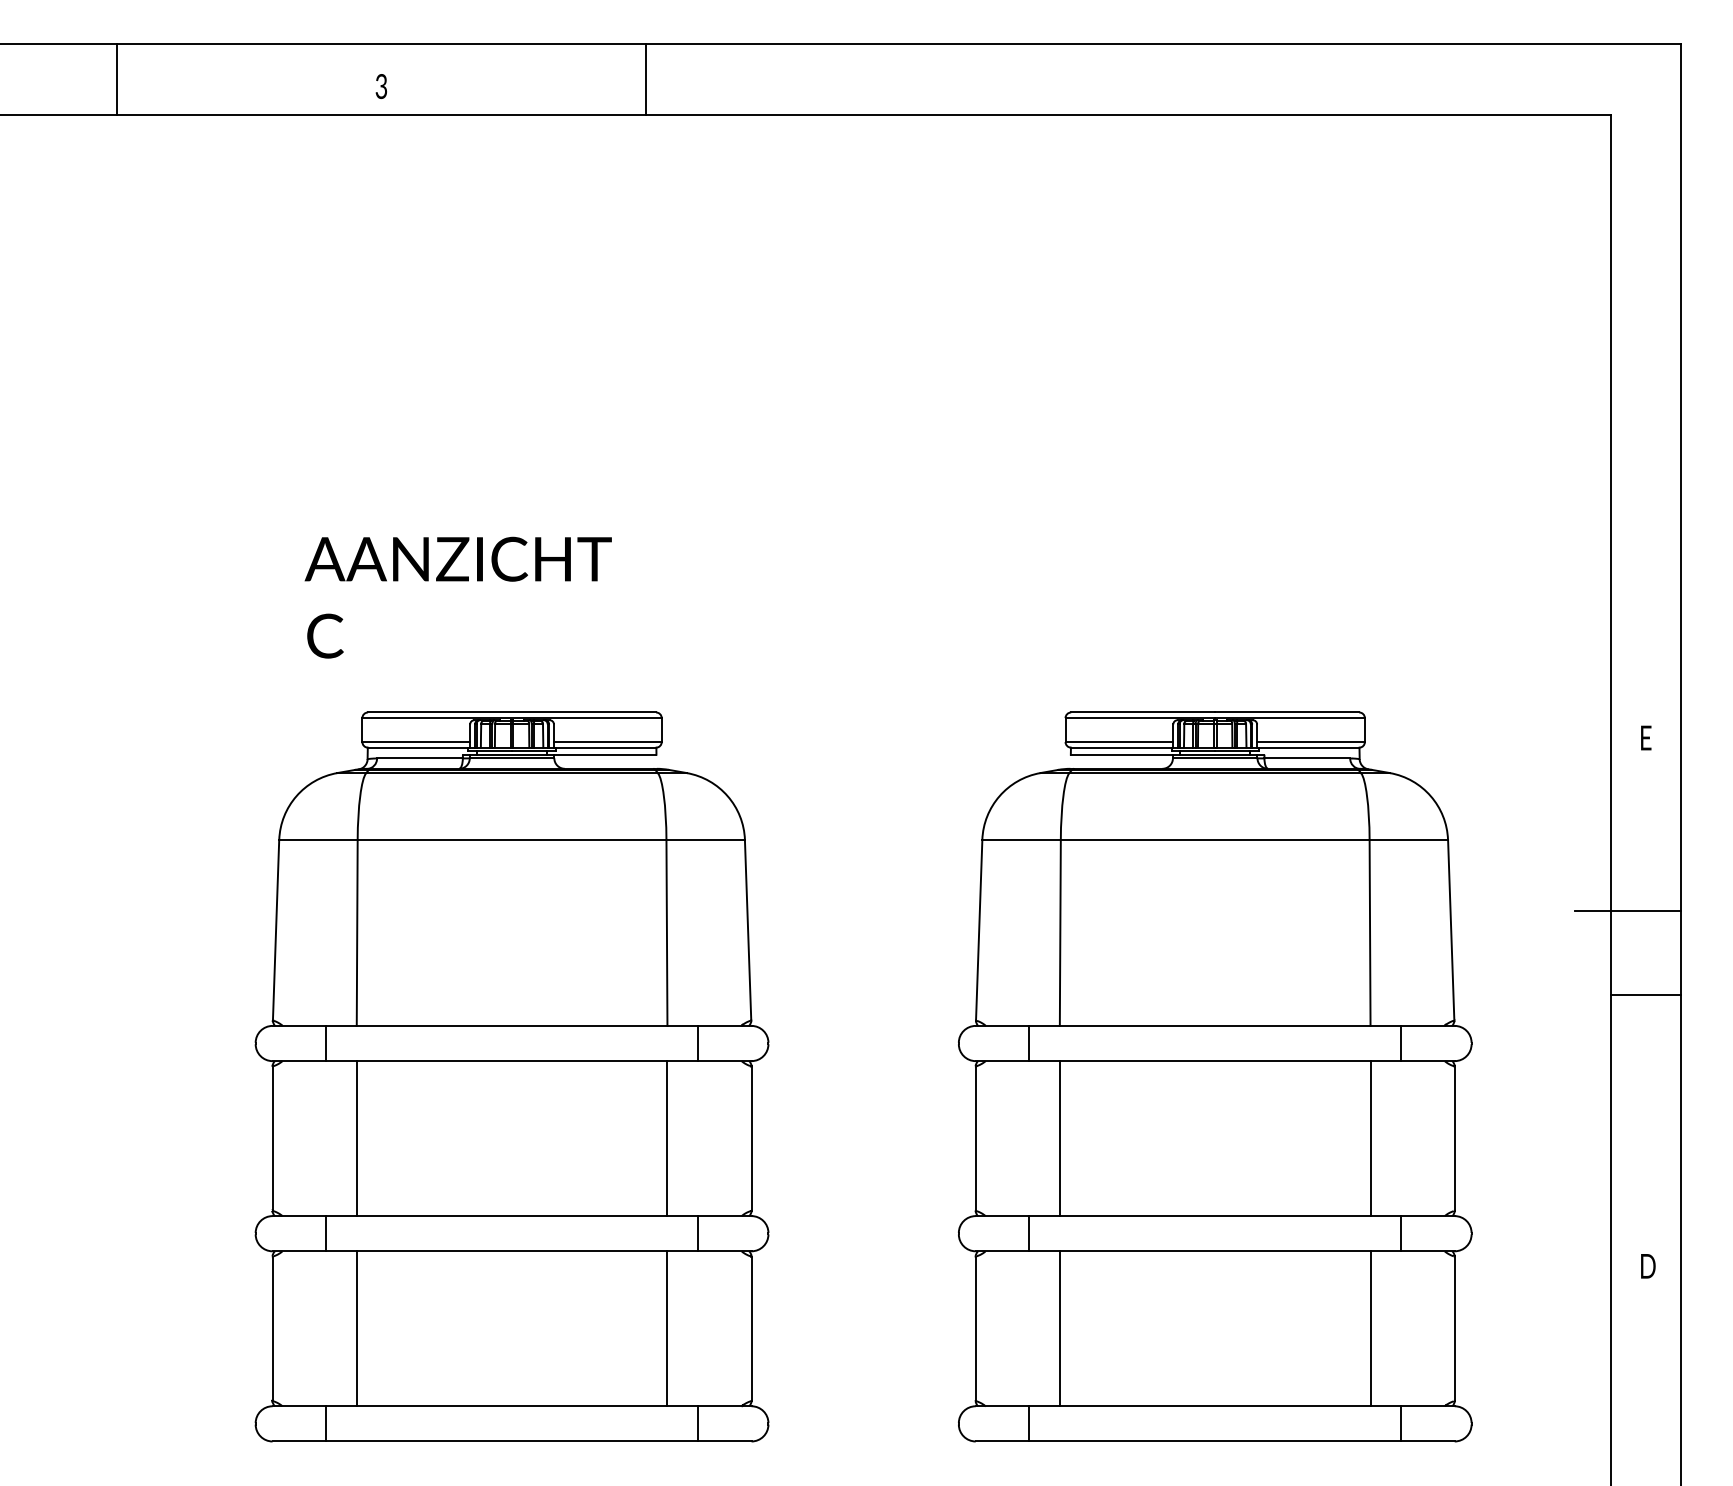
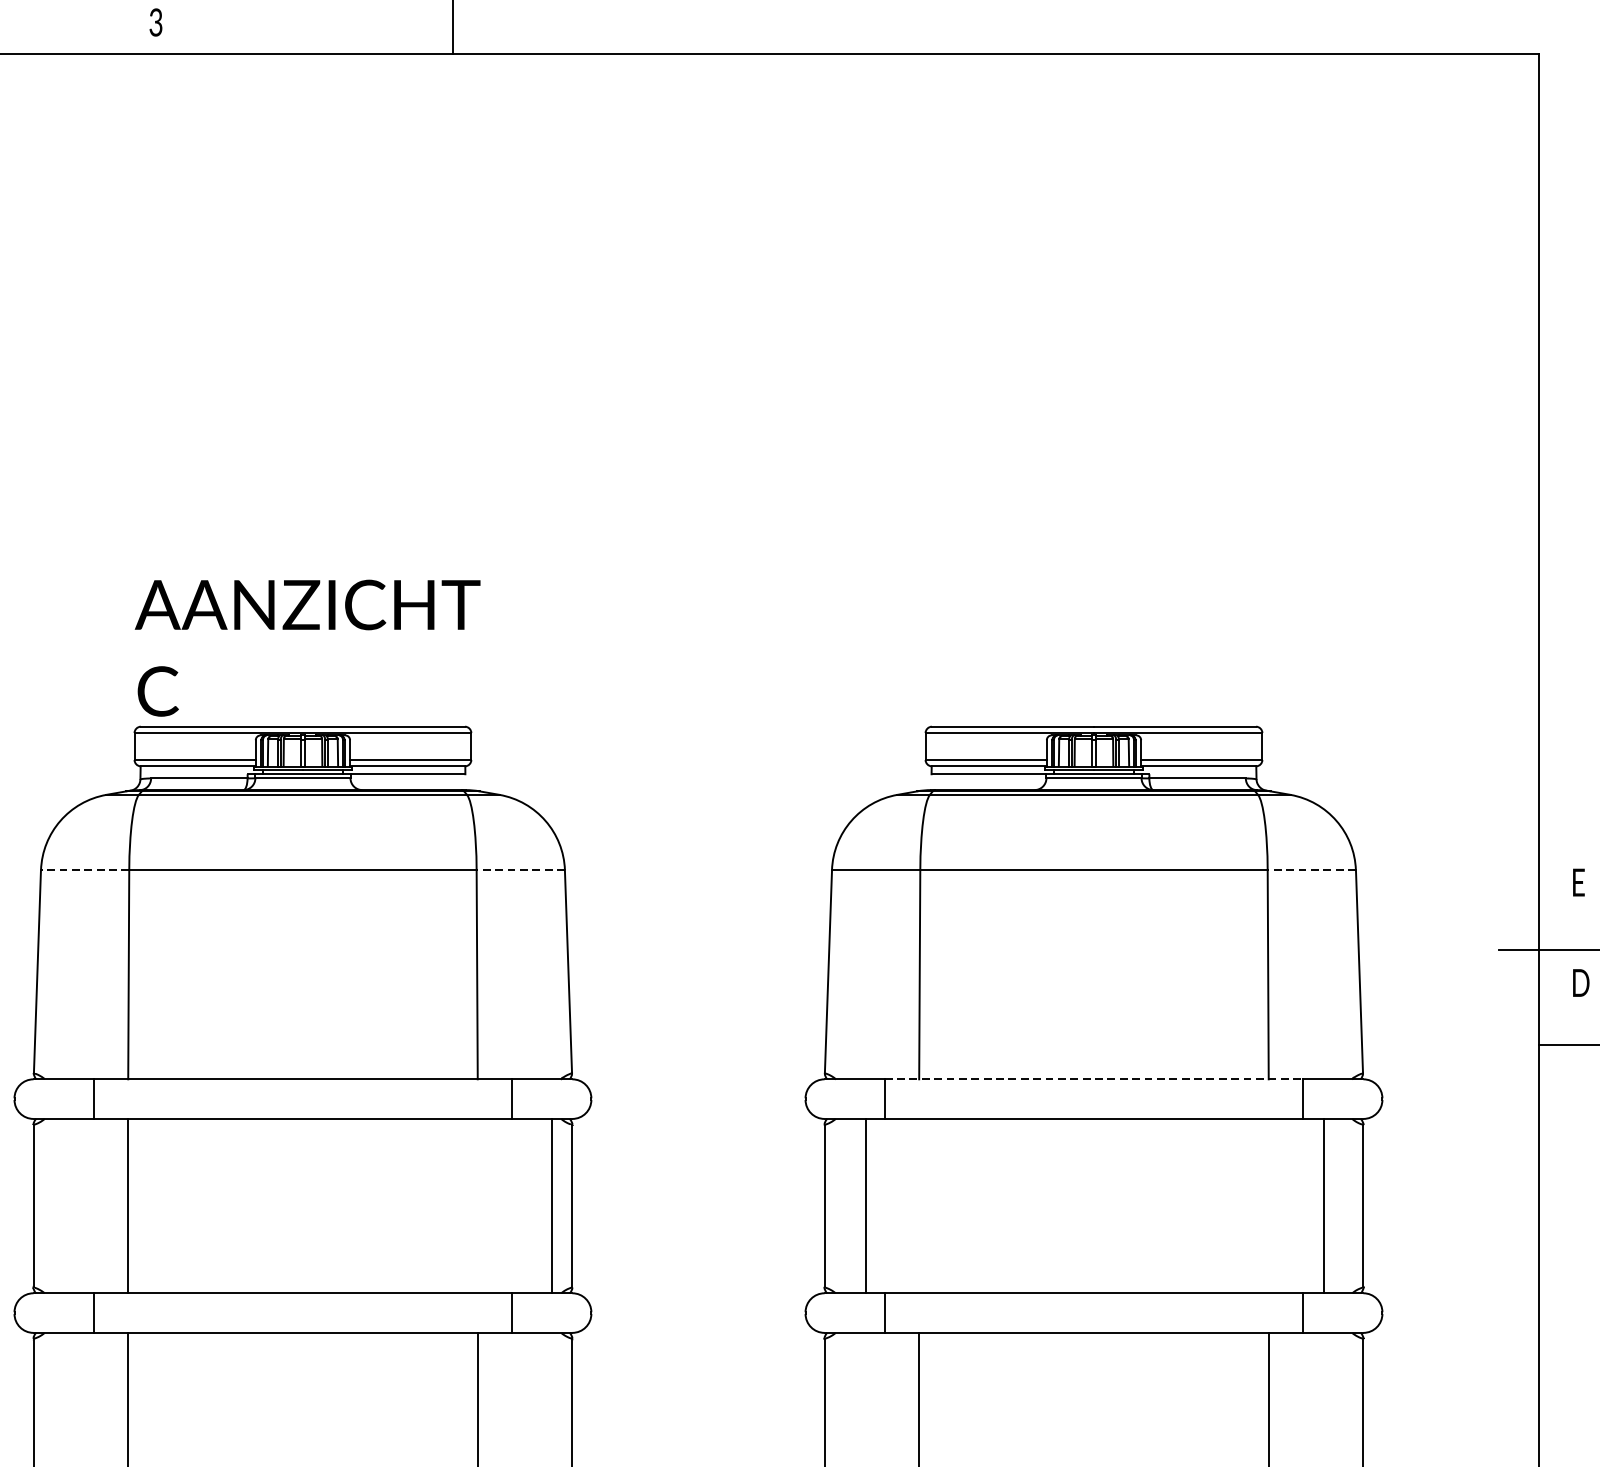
text: (457, 597) -> (306, 647), moved
text: (1646, 737) -> (1579, 881), moved
line: (317, 839) -> (84, 869), solid -> dashed
line: (705, 839) -> (520, 869), solid -> dashed
line: (1408, 839) -> (1311, 869), solid -> dashed
line: (1215, 1025) -> (1094, 1078), solid -> dashed
line: (667, 1138) -> (552, 1205), moved
line: (1059, 1138) -> (865, 1205), moved
line: (1370, 1138) -> (1323, 1205), moved
text: (1648, 1266) -> (1581, 983), moved

